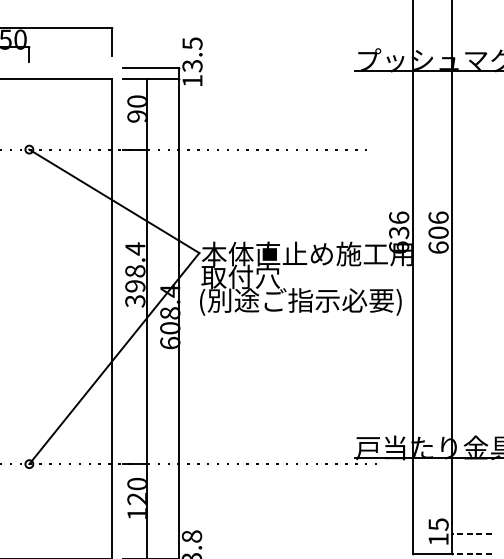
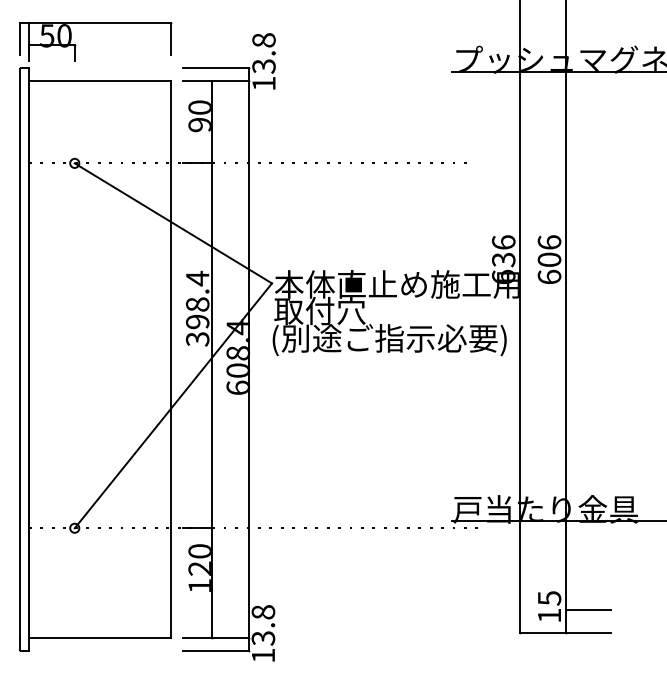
text: (192, 43) -> (263, 40), 13.5 -> 13.8
line: (472, 534) -> (588, 609), dashed -> solid
line: (472, 554) -> (588, 632), dashed -> solid

